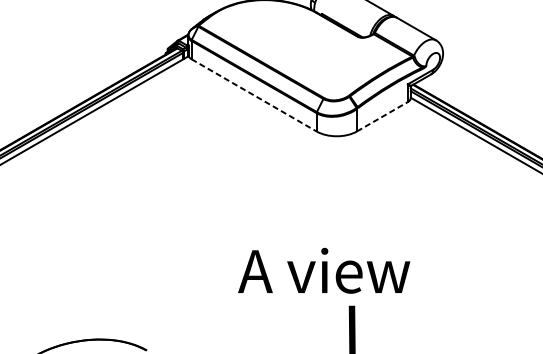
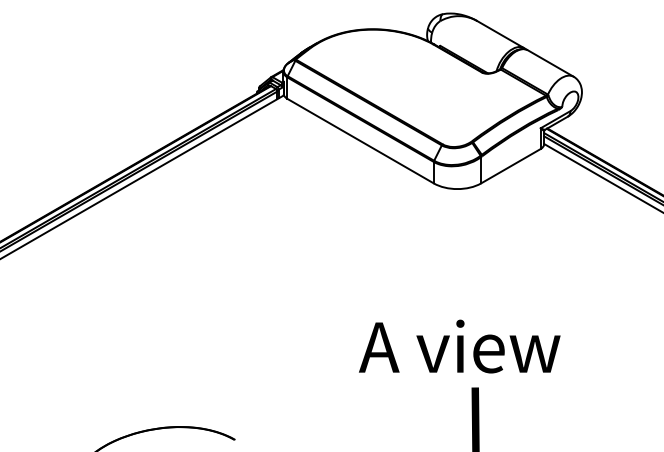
line: (253, 95) -> (360, 141), dashed -> solid
line: (382, 116) -> (511, 165), dashed -> solid
text: (323, 270) -> (459, 346), moved

